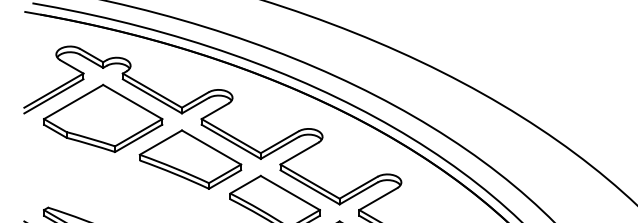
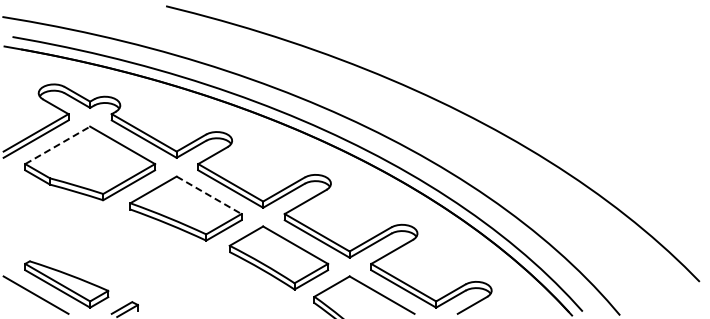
line: (74, 102) -> (58, 145), solid -> dashed
line: (211, 147) -> (209, 195), solid -> dashed

